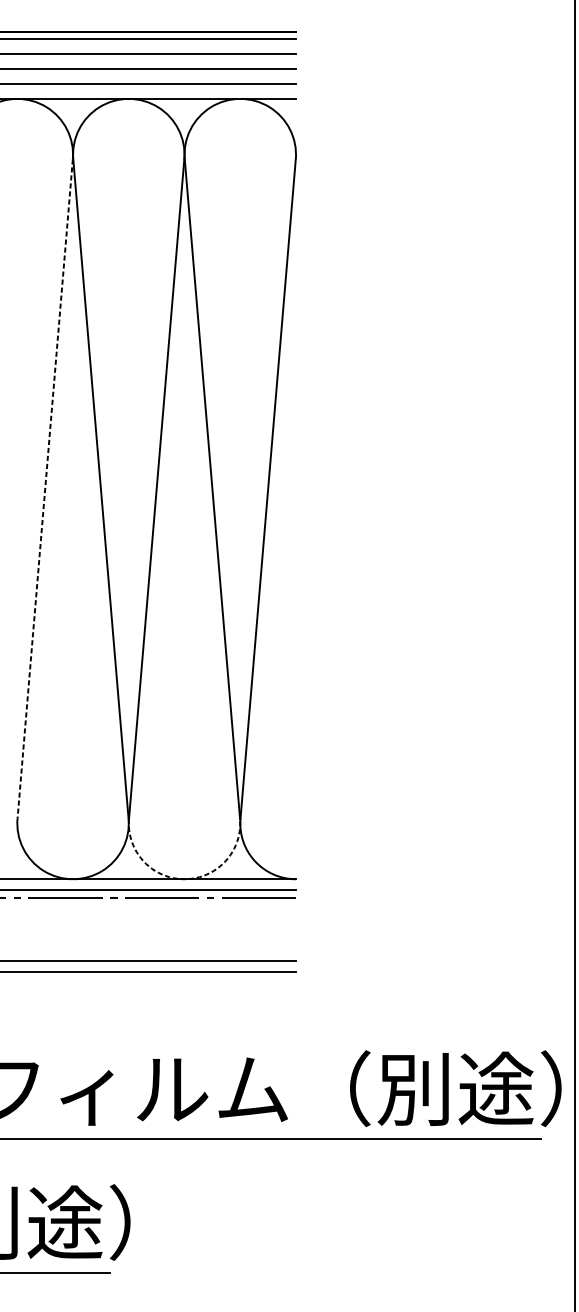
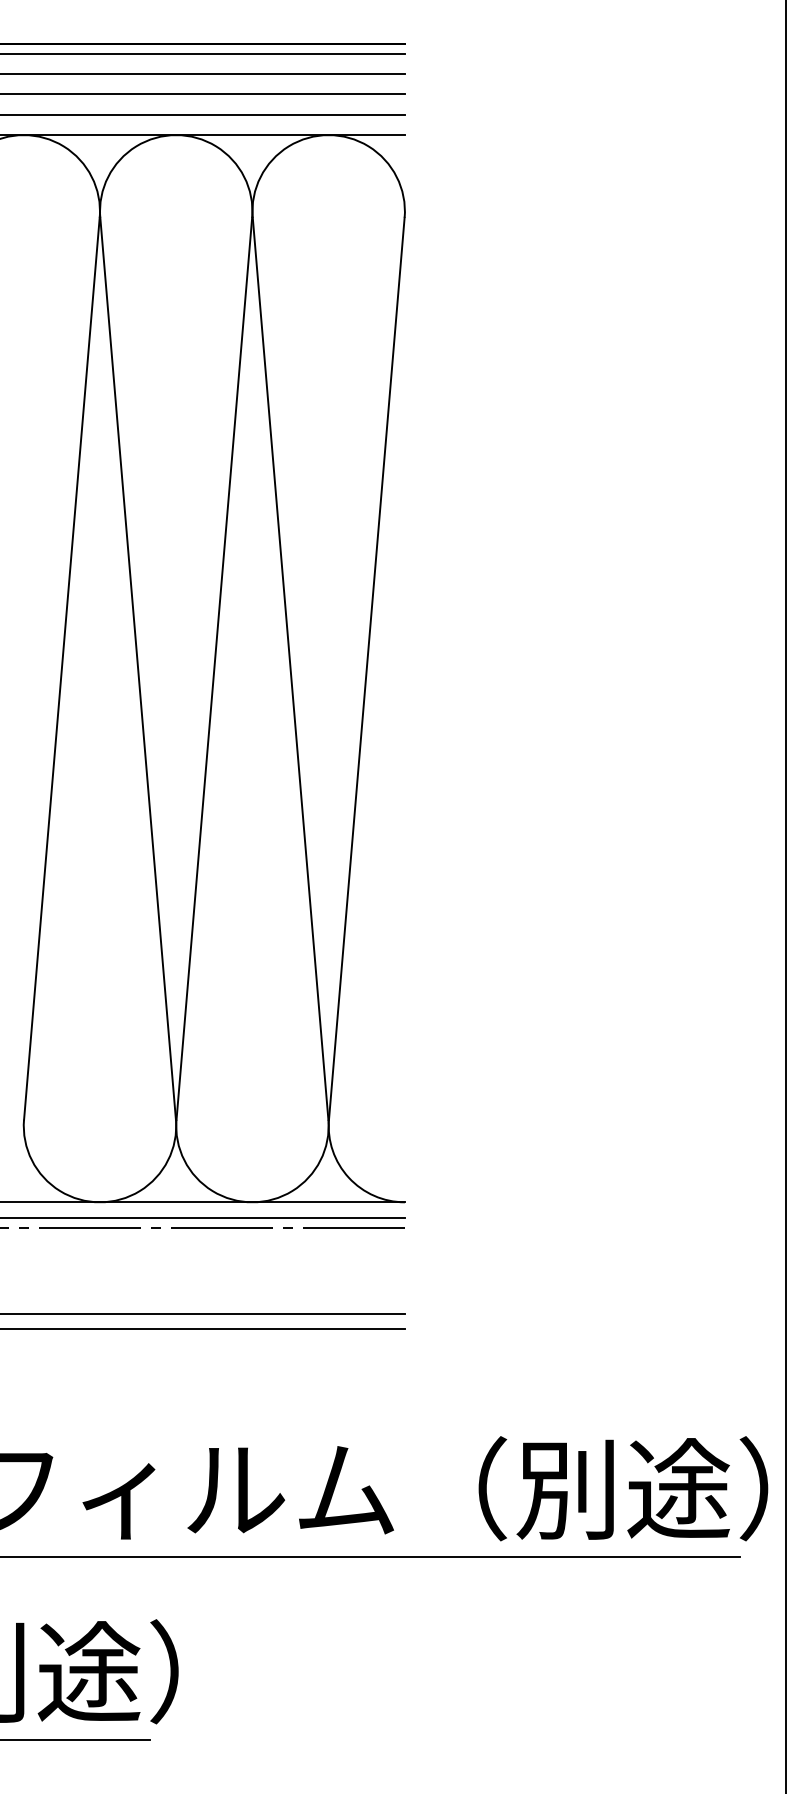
line: (44, 488) -> (61, 668), dashed -> solid
arc: (184, 879) -> (252, 1202), dashed -> solid

